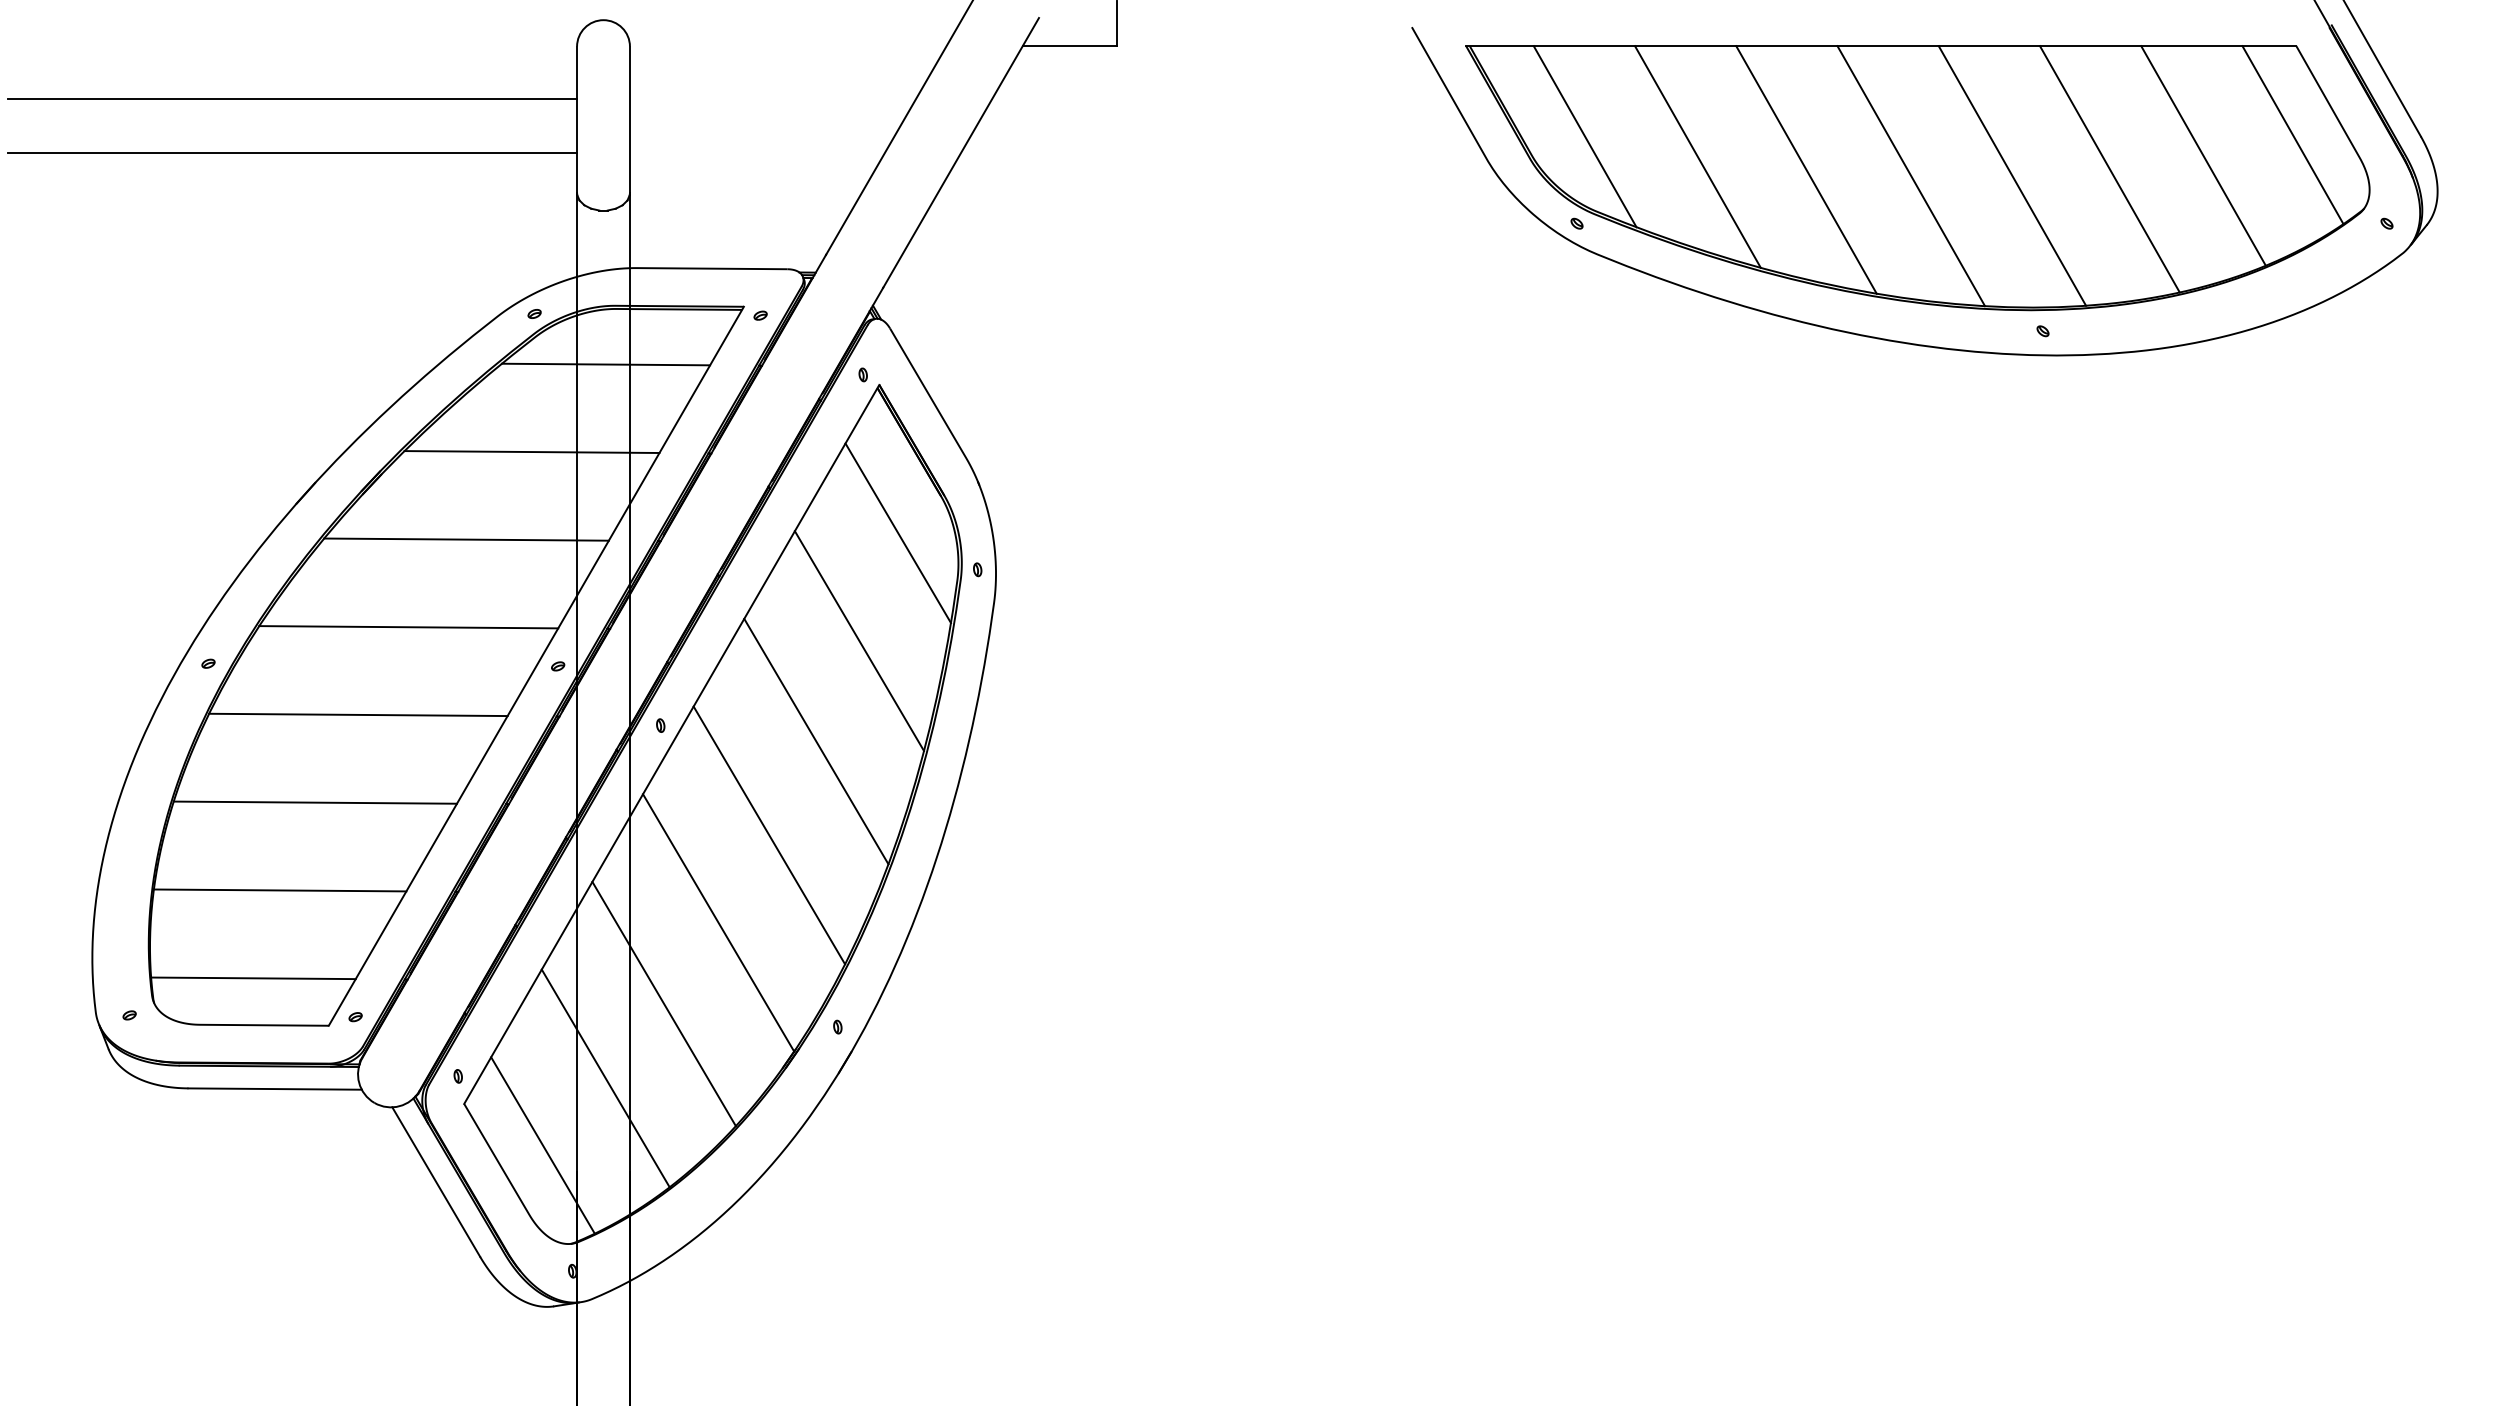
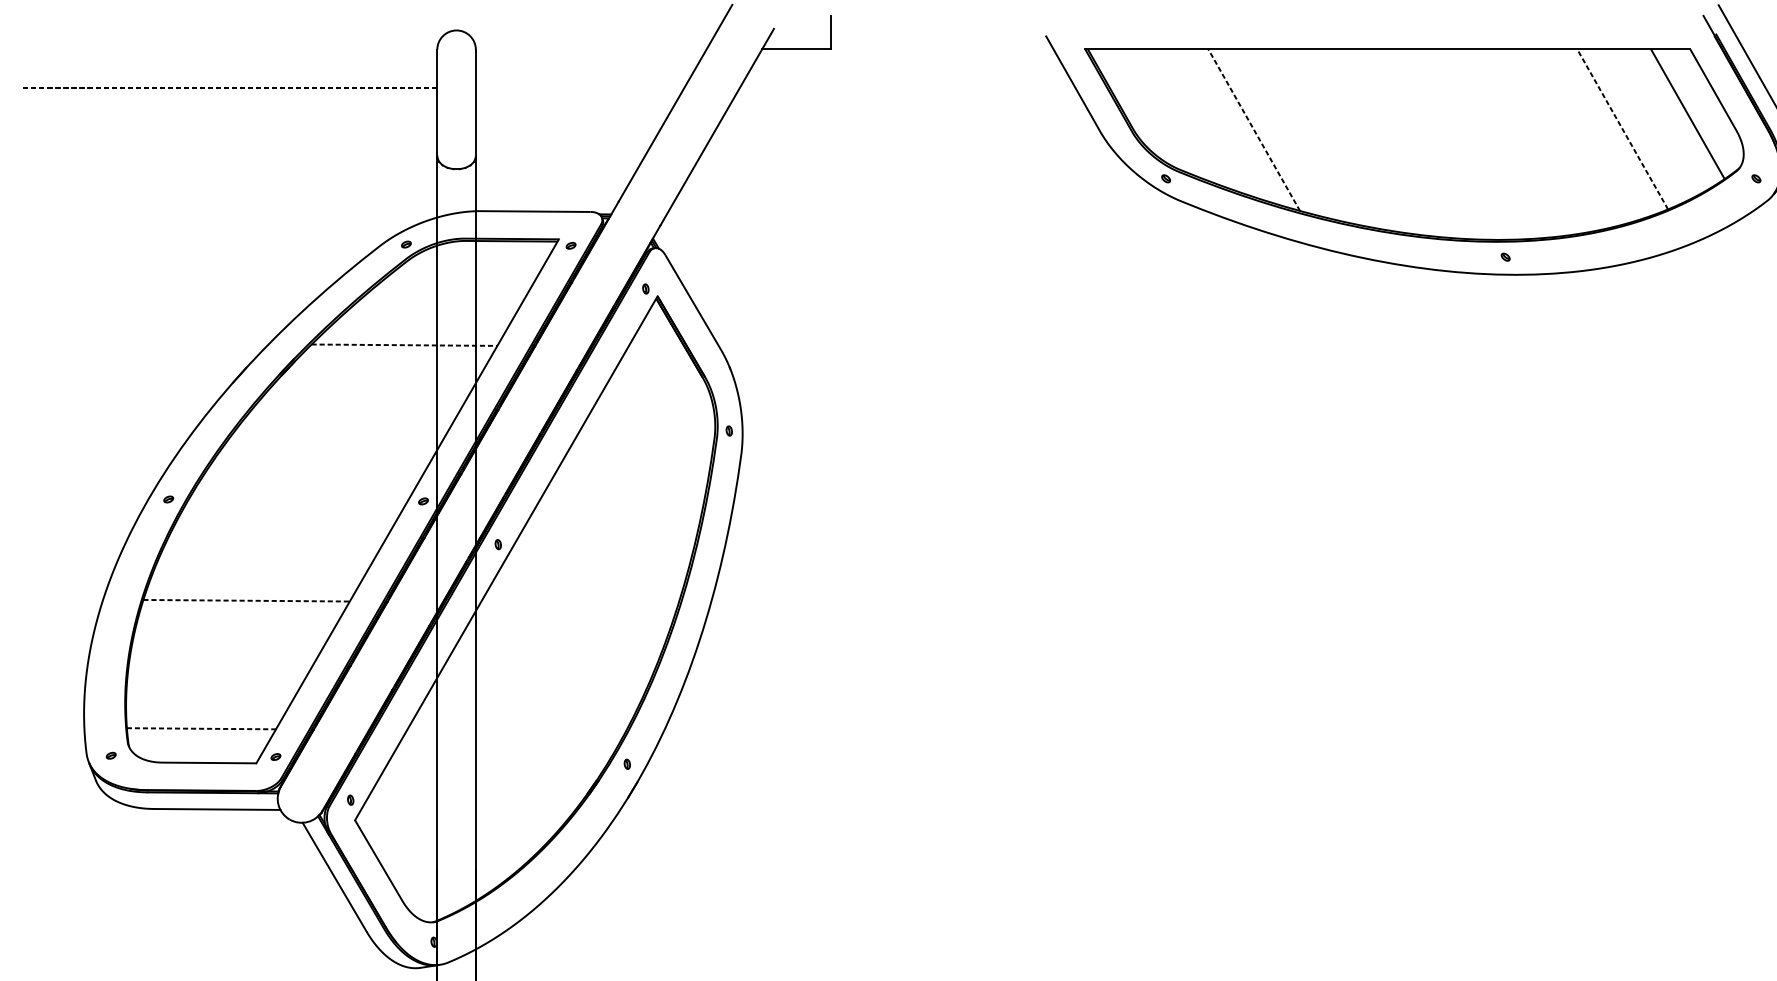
line: (292, 99) -> (229, 88), solid -> dashed
line: (1584, 136) -> (1171, 115), removed
line: (292, 153) -> (229, 127), removed
line: (2203, 155) -> (1622, 129), solid -> dashed
line: (1697, 156) -> (1253, 129), solid -> dashed
line: (1806, 169) -> (1333, 139), removed
line: (2109, 169) -> (1554, 139), removed
line: (2012, 175) -> (1483, 143), removed
line: (1911, 176) -> (1409, 144), removed
line: (605, 364) -> (458, 281), removed
line: (532, 452) -> (404, 345), solid -> dashed
line: (898, 533) -> (671, 404), removed
line: (466, 539) -> (356, 408), removed
line: (408, 627) -> (314, 473), removed
line: (859, 641) -> (643, 483), removed
line: (358, 714) -> (278, 536), removed
line: (816, 741) -> (611, 556), removed
line: (315, 802) -> (246, 600), solid -> dashed
line: (769, 835) -> (577, 624), removed
line: (279, 890) -> (220, 664), removed
line: (718, 922) -> (540, 688), removed
line: (253, 978) -> (201, 728), solid -> dashed
line: (663, 1003) -> (500, 747), removed
line: (605, 1078) -> (458, 801), removed
line: (542, 1145) -> (412, 850), removed

